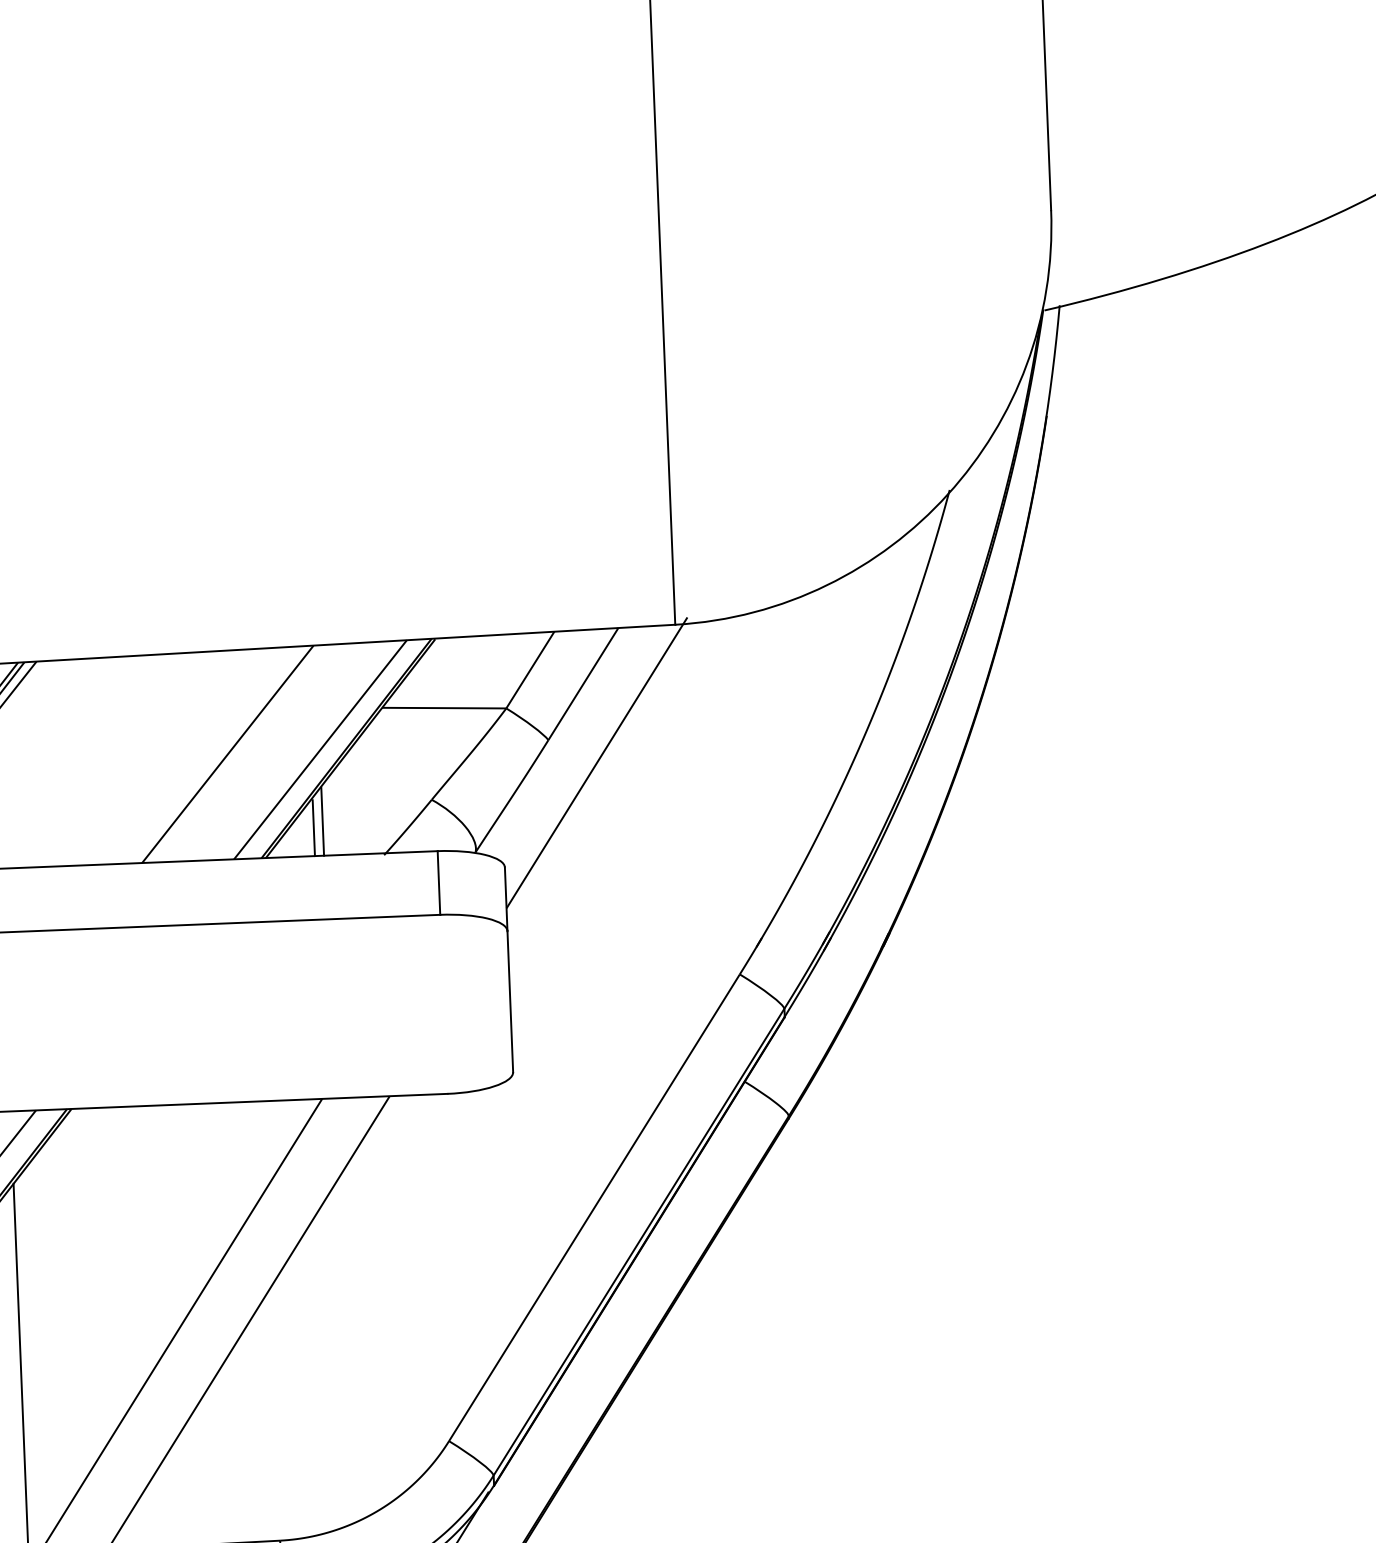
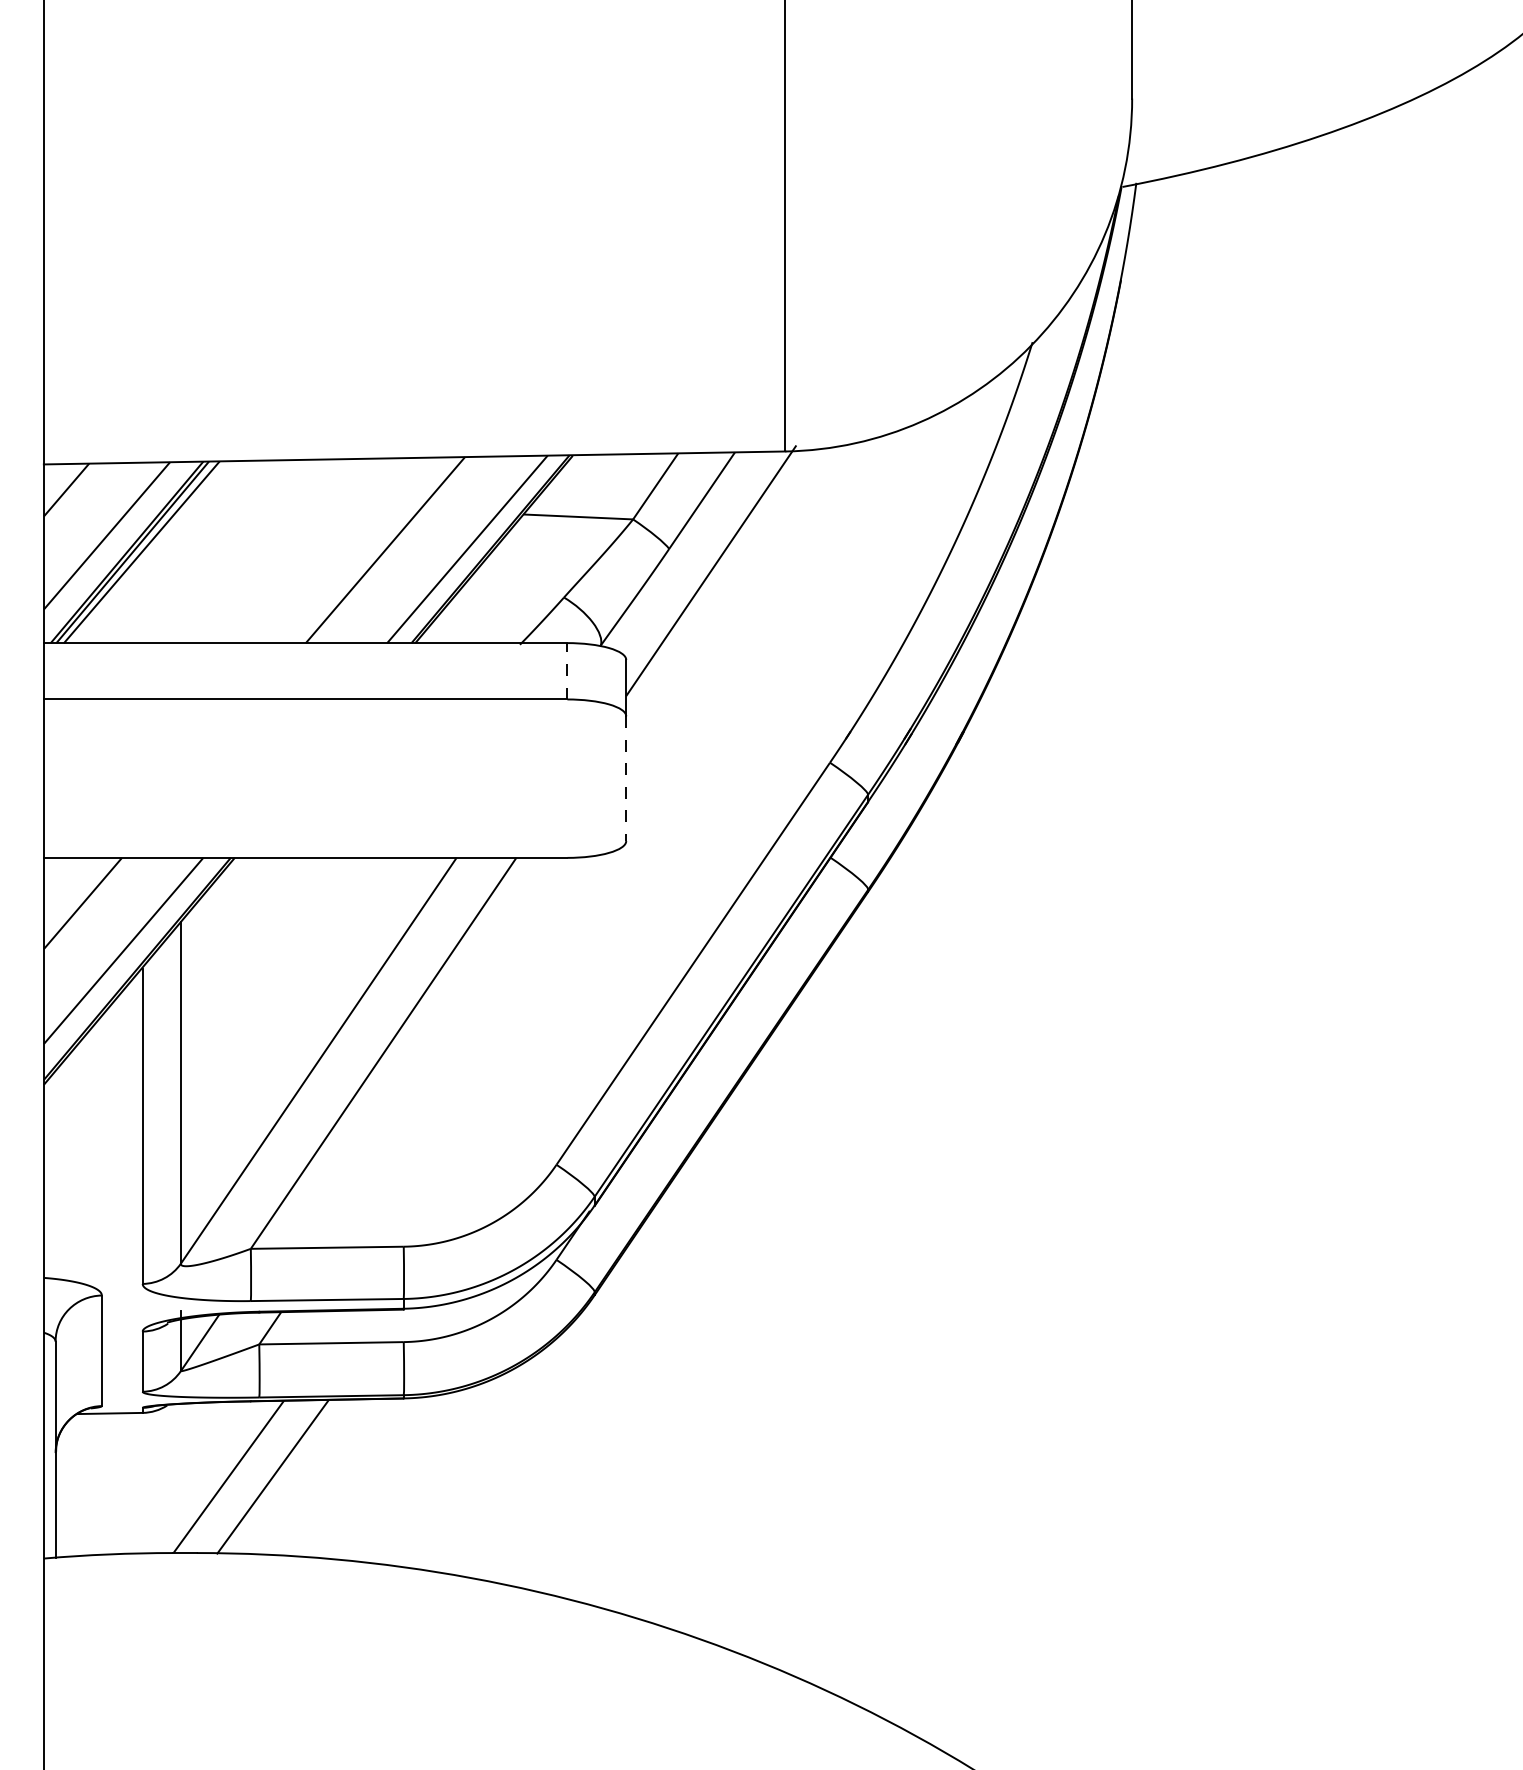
line: (322, 821) -> (466, 612), removed
line: (313, 828) -> (458, 618), removed
line: (439, 882) -> (567, 670), solid -> dashed
line: (510, 1002) -> (626, 779), solid -> dashed

